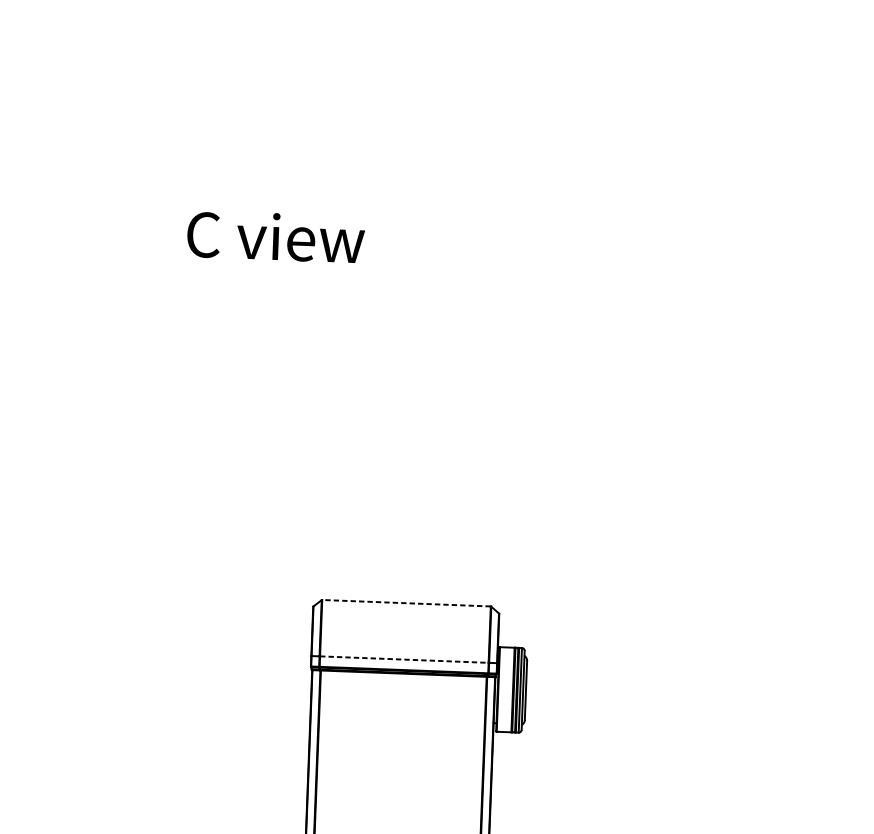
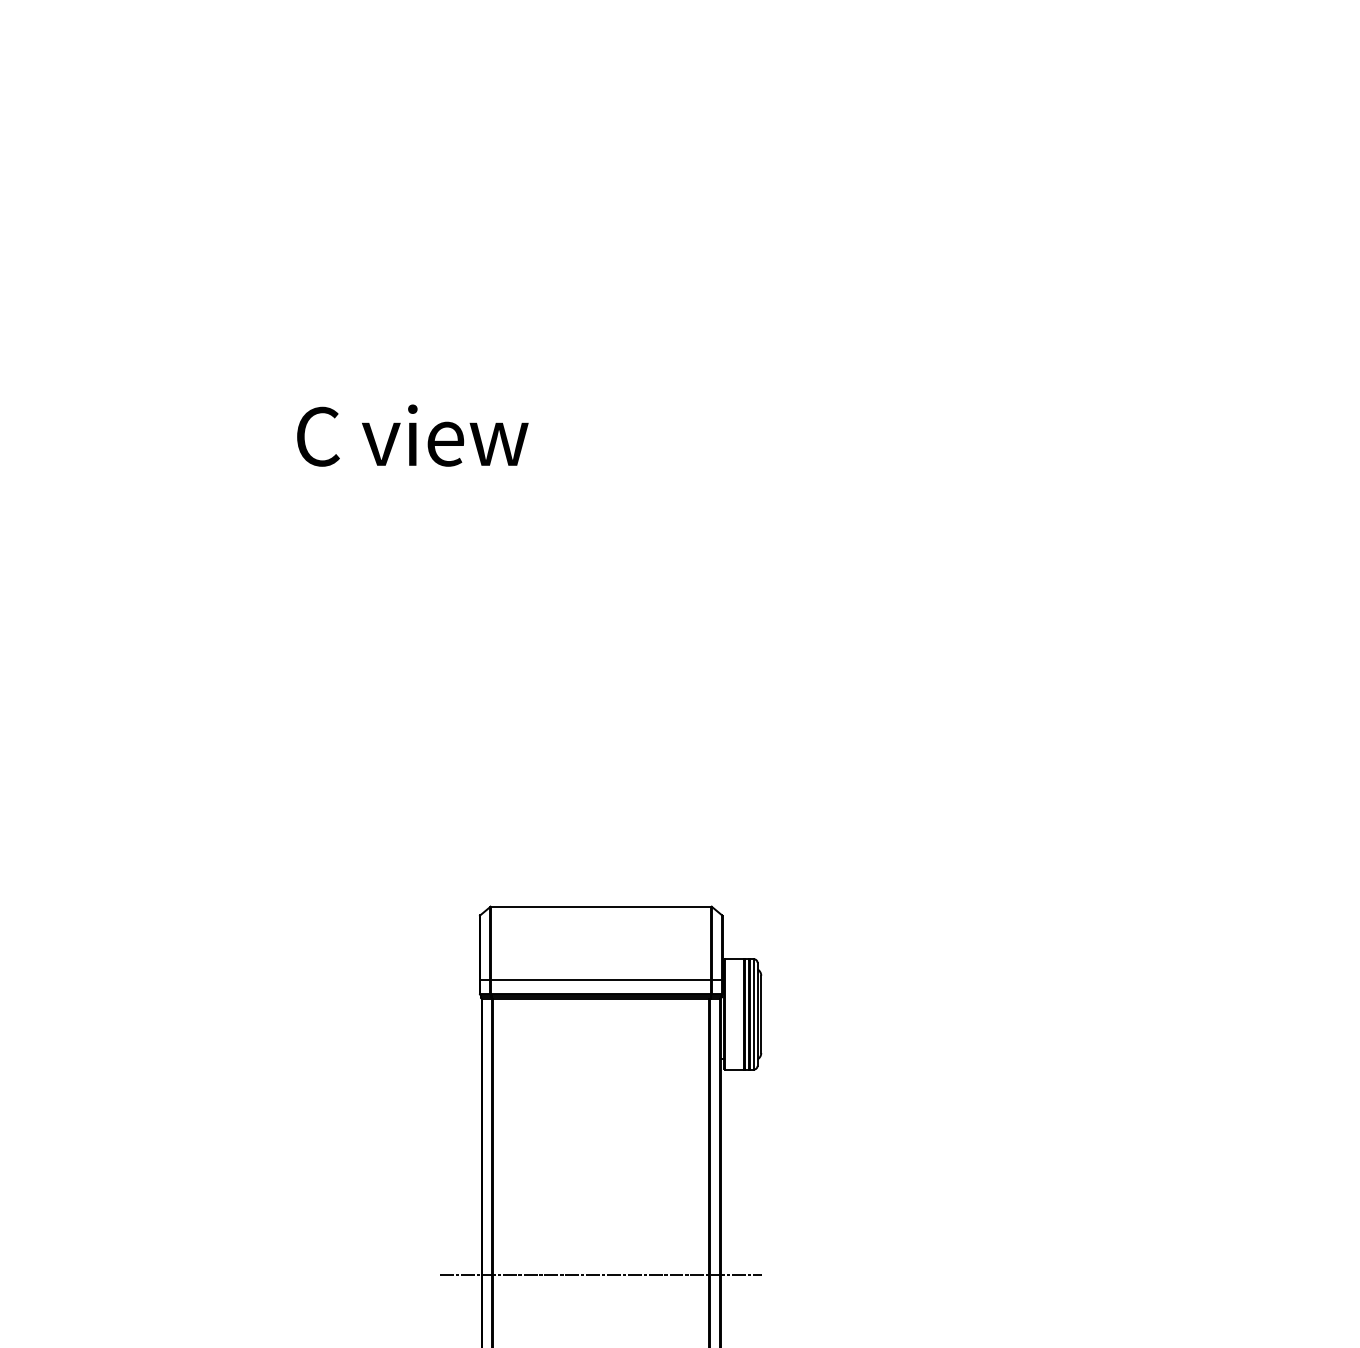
line: (406, 603) -> (601, 906), dashed -> solid
line: (404, 659) -> (601, 980), dashed -> solid

